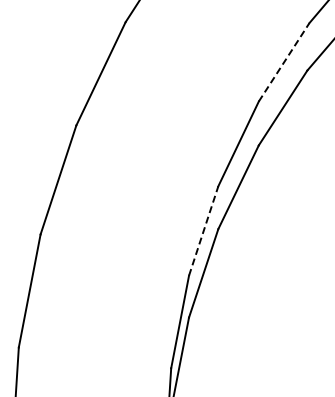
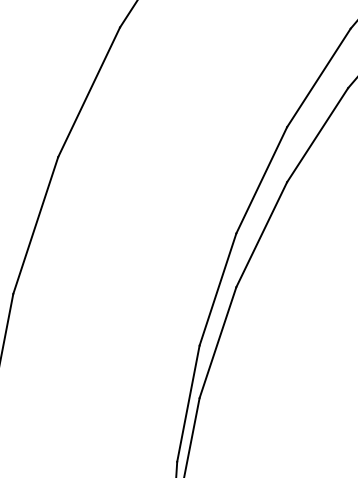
line: (284, 62) -> (319, 78), dashed -> solid
line: (203, 230) -> (217, 288), dashed -> solid

